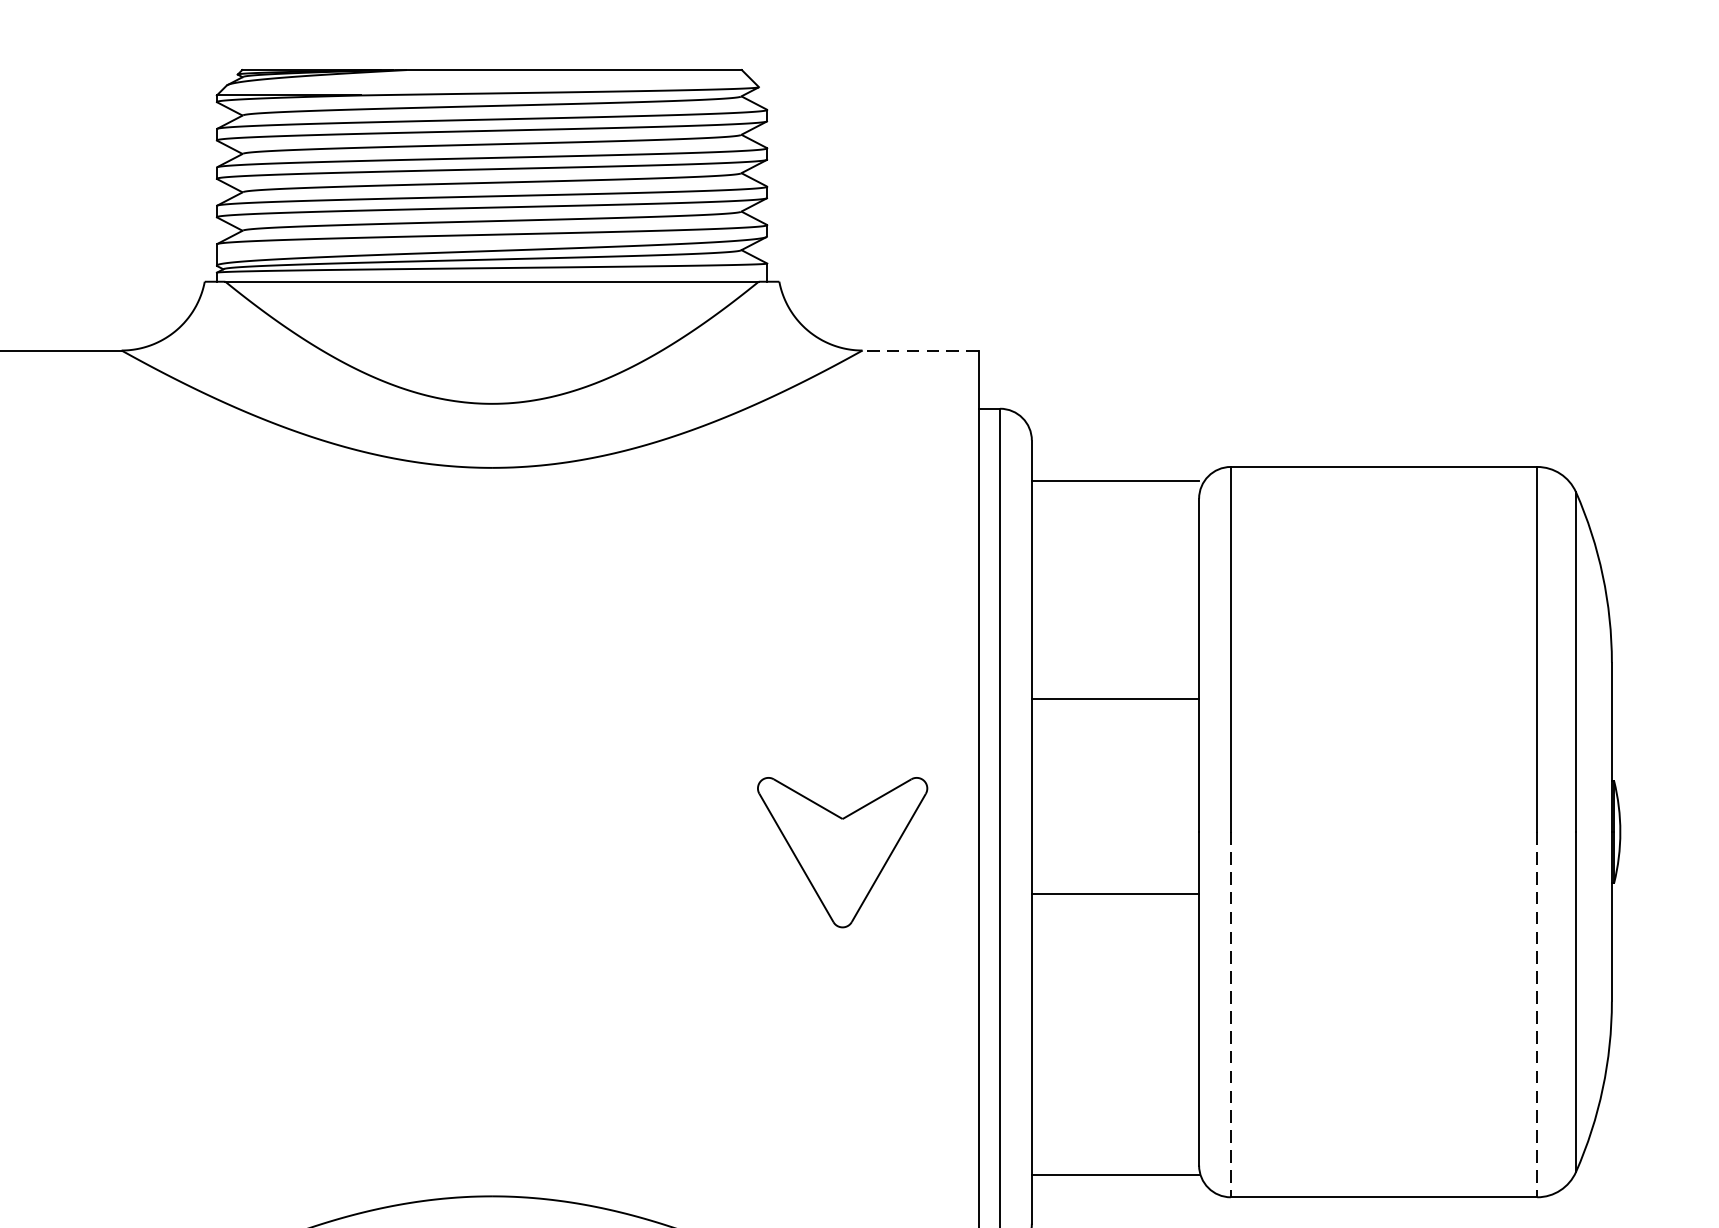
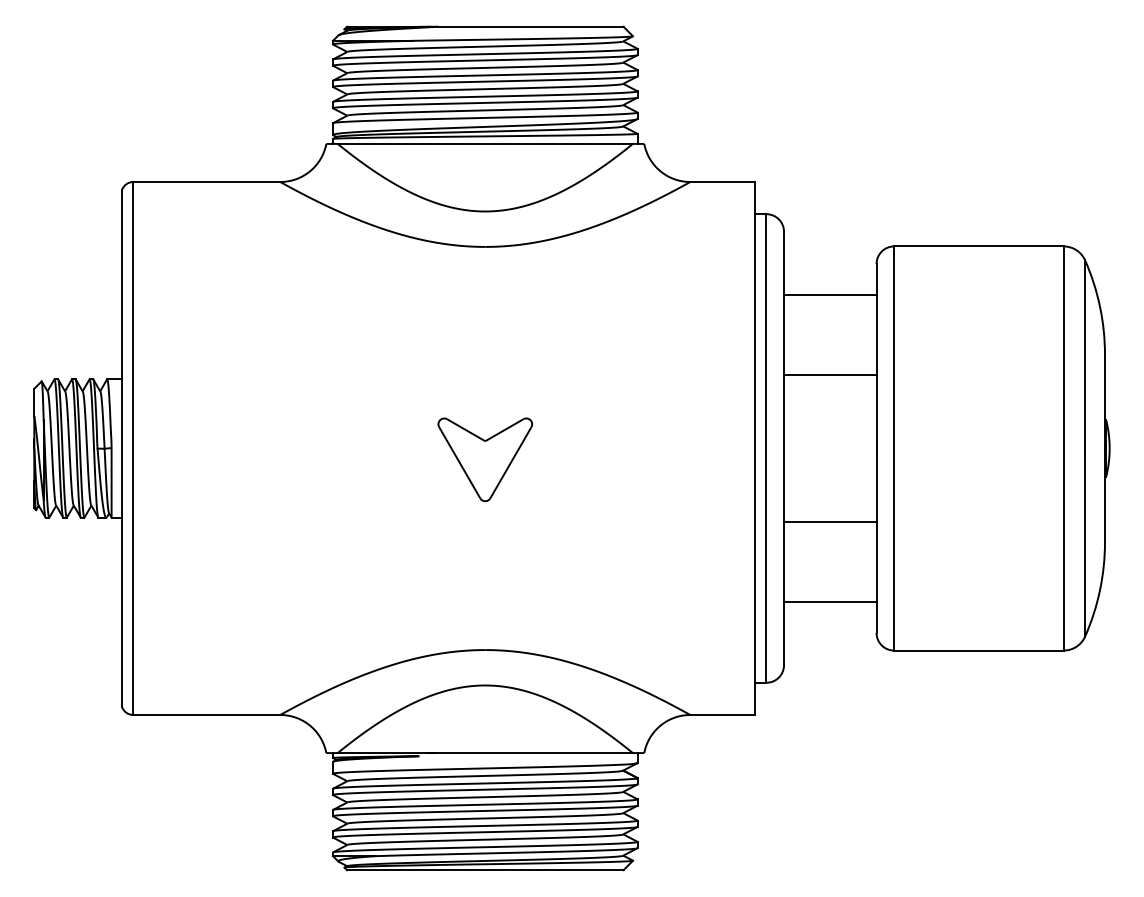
line: (920, 351) -> (722, 182), dashed -> solid
line: (1115, 481) -> (830, 295), moved
part: (842, 852) -> (485, 459), moved
line: (1115, 893) -> (830, 521), moved
line: (1231, 1016) -> (894, 550), dashed -> solid
line: (1536, 1016) -> (1063, 550), dashed -> solid
line: (1115, 1173) -> (830, 601), moved

